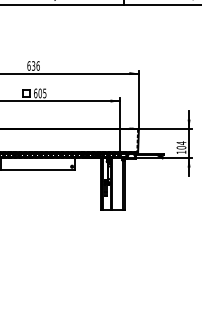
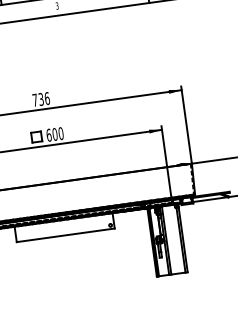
text: (28, 65) -> (34, 99), 636 -> 736
text: (44, 93) -> (60, 133), 605 -> 600

